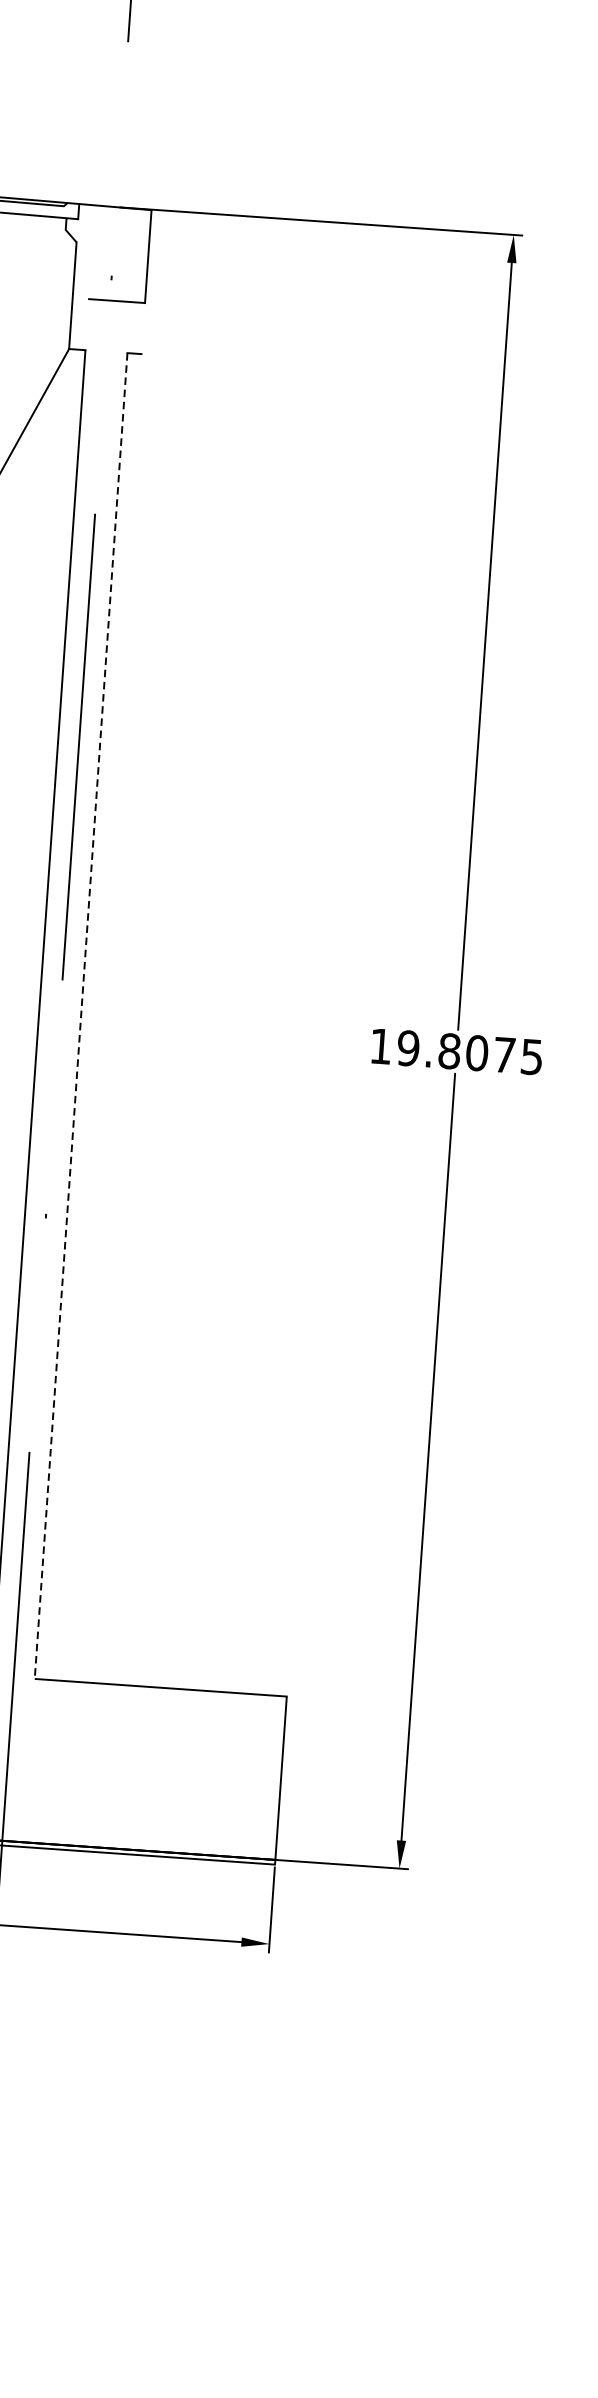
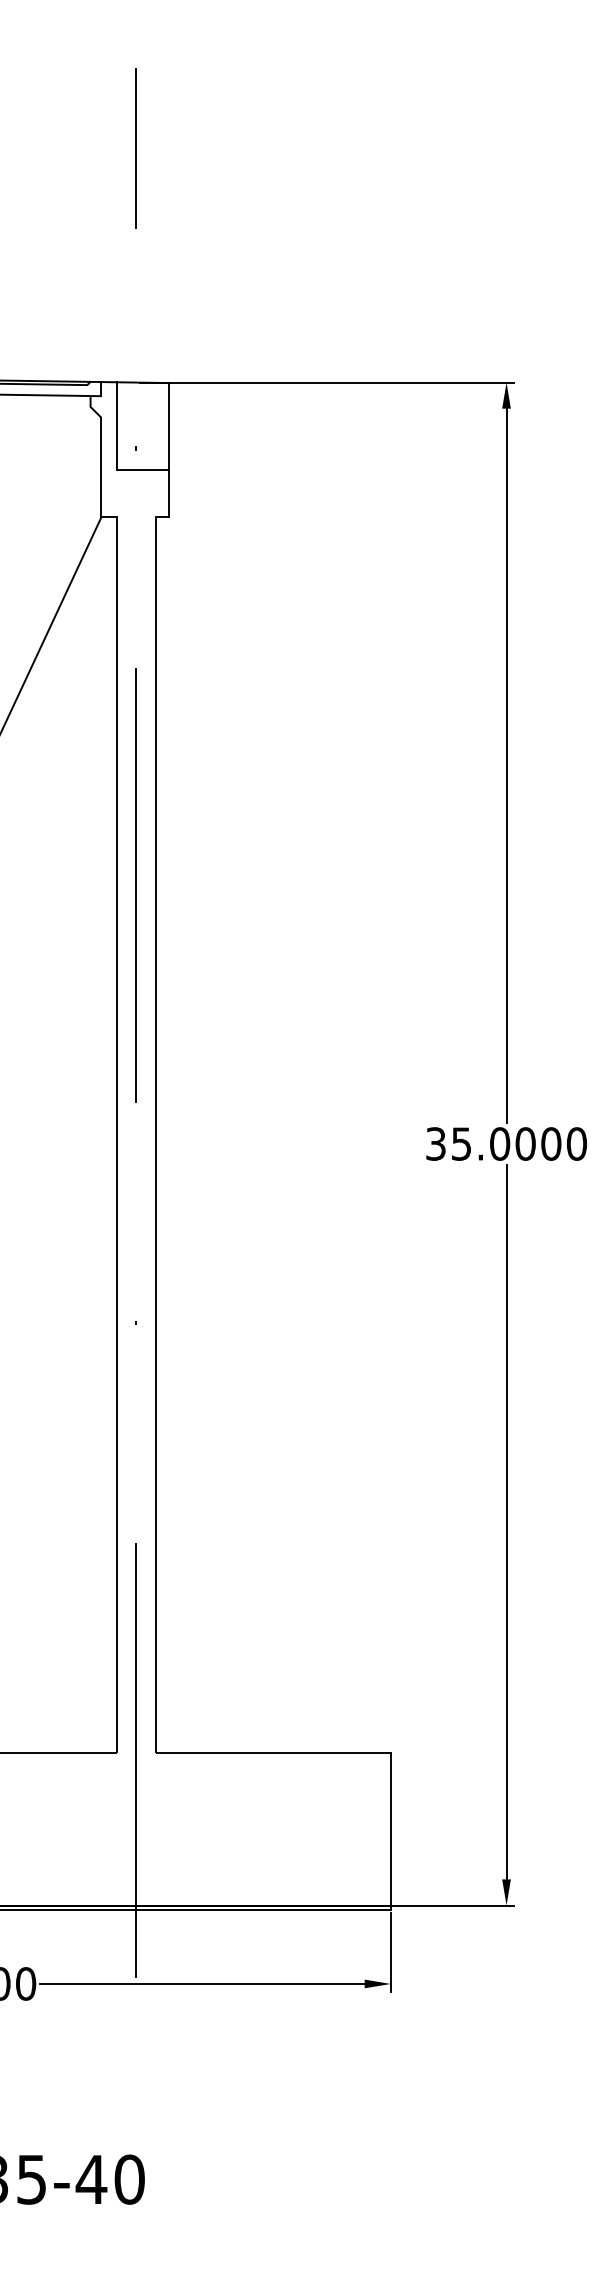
line: (92, 251) -> (116, 425), added
line: (142, 328) -> (168, 493), added
line: (80, 1016) -> (155, 1135), dashed -> solid
text: (456, 1051) -> (506, 1143), 19.8075 -> 35.0000

